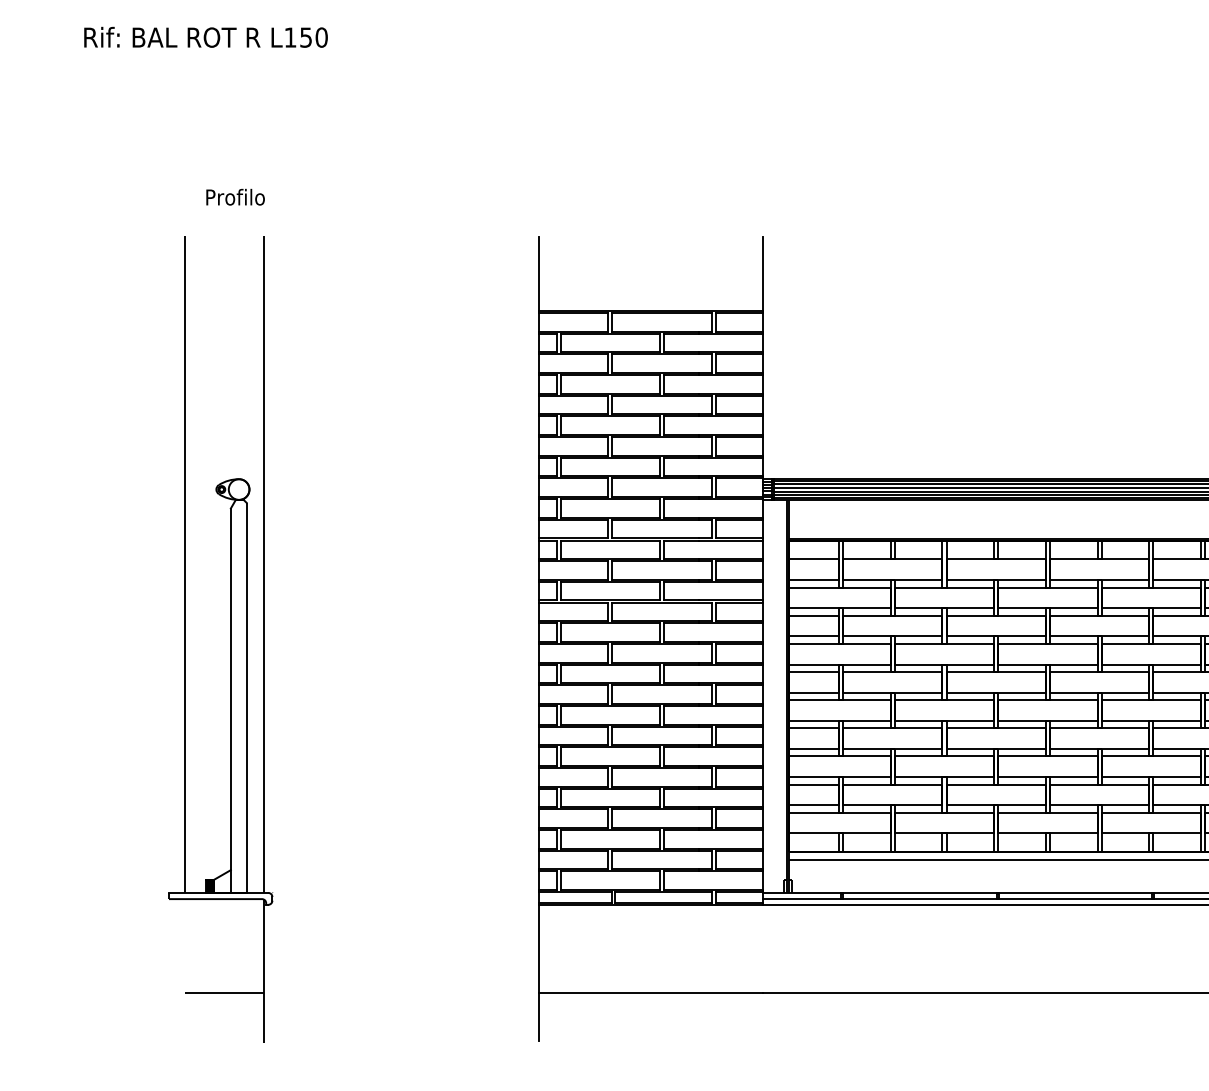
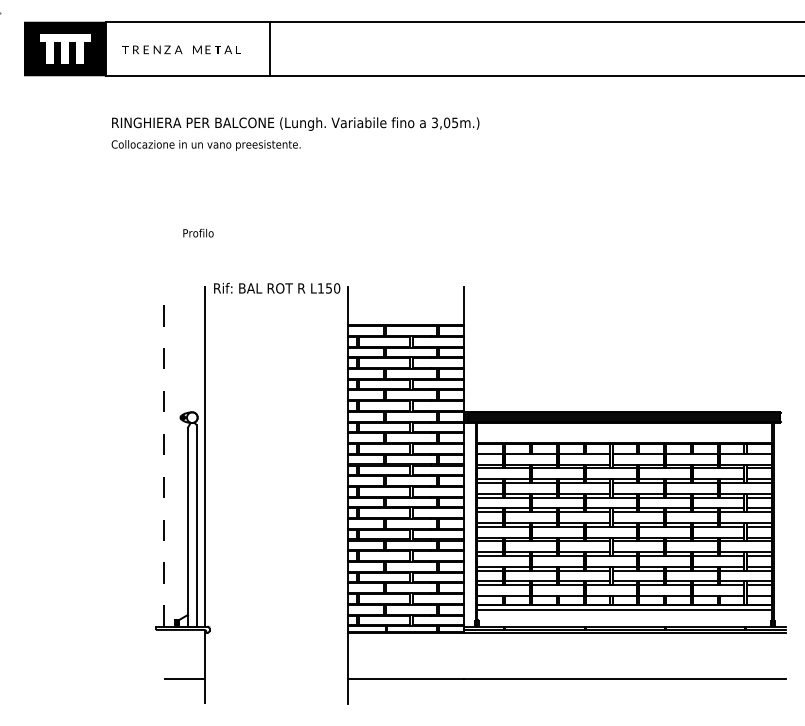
text: (206, 35) -> (277, 287), moved
text: (235, 195) -> (198, 232), moved
line: (185, 562) -> (164, 455), solid -> dashed

